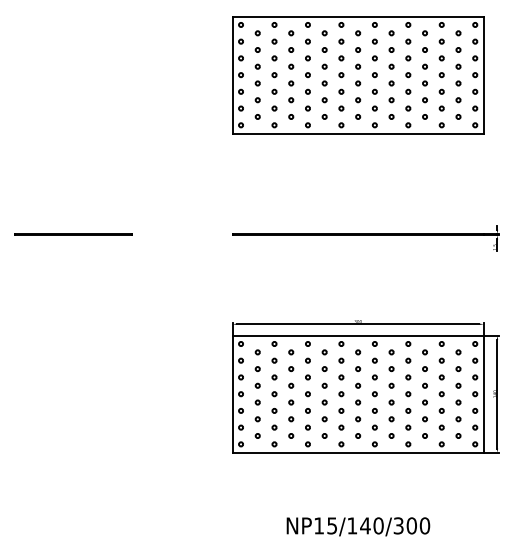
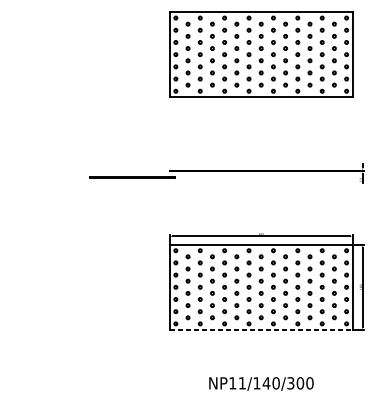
line: (73, 234) -> (132, 177), moved
line: (358, 452) -> (261, 329), solid -> dashed
text: (331, 525) -> (241, 383), NP15/140/300 -> NP11/140/300

